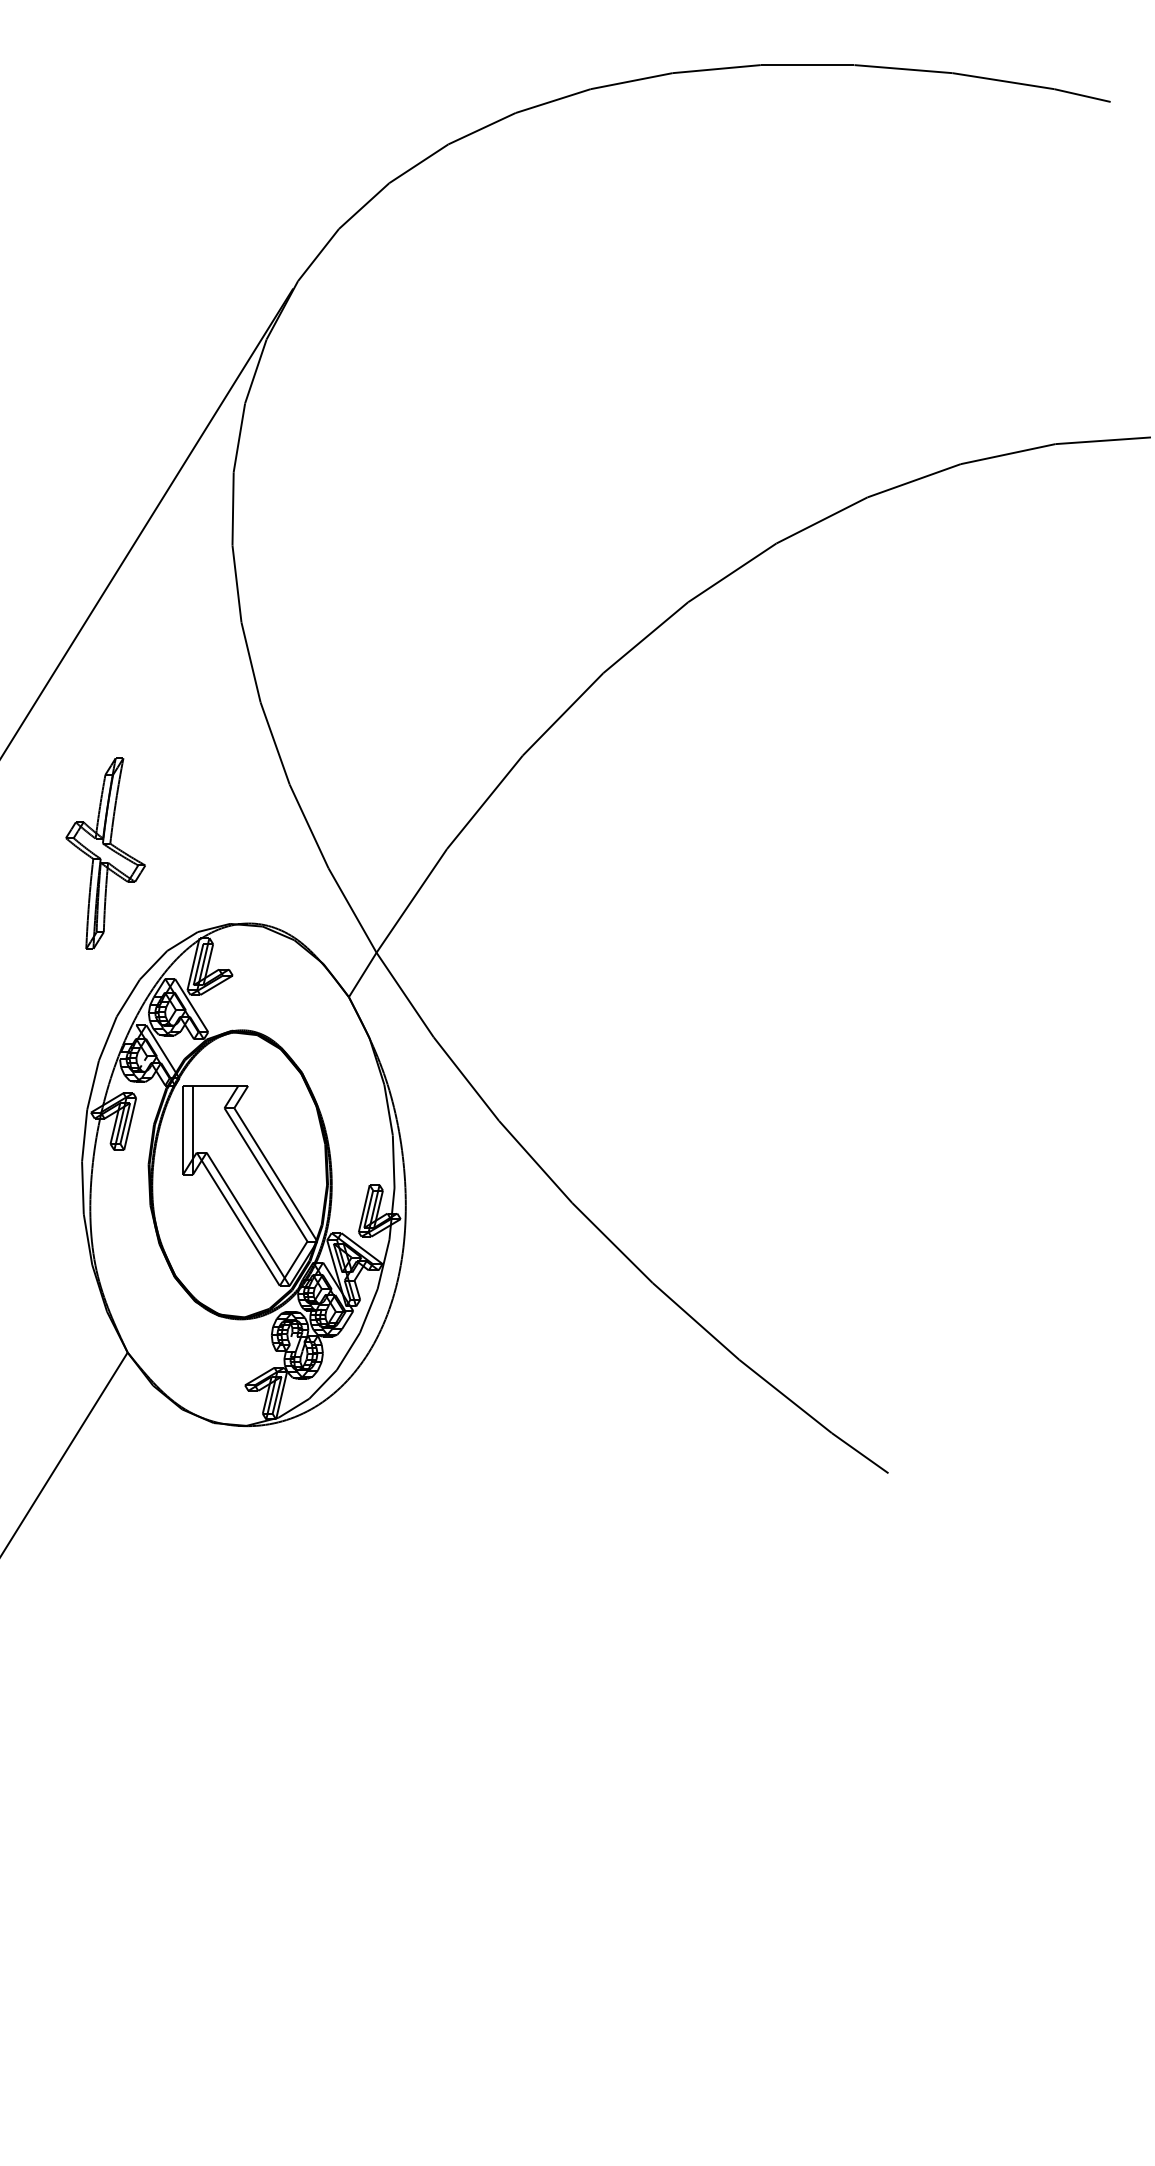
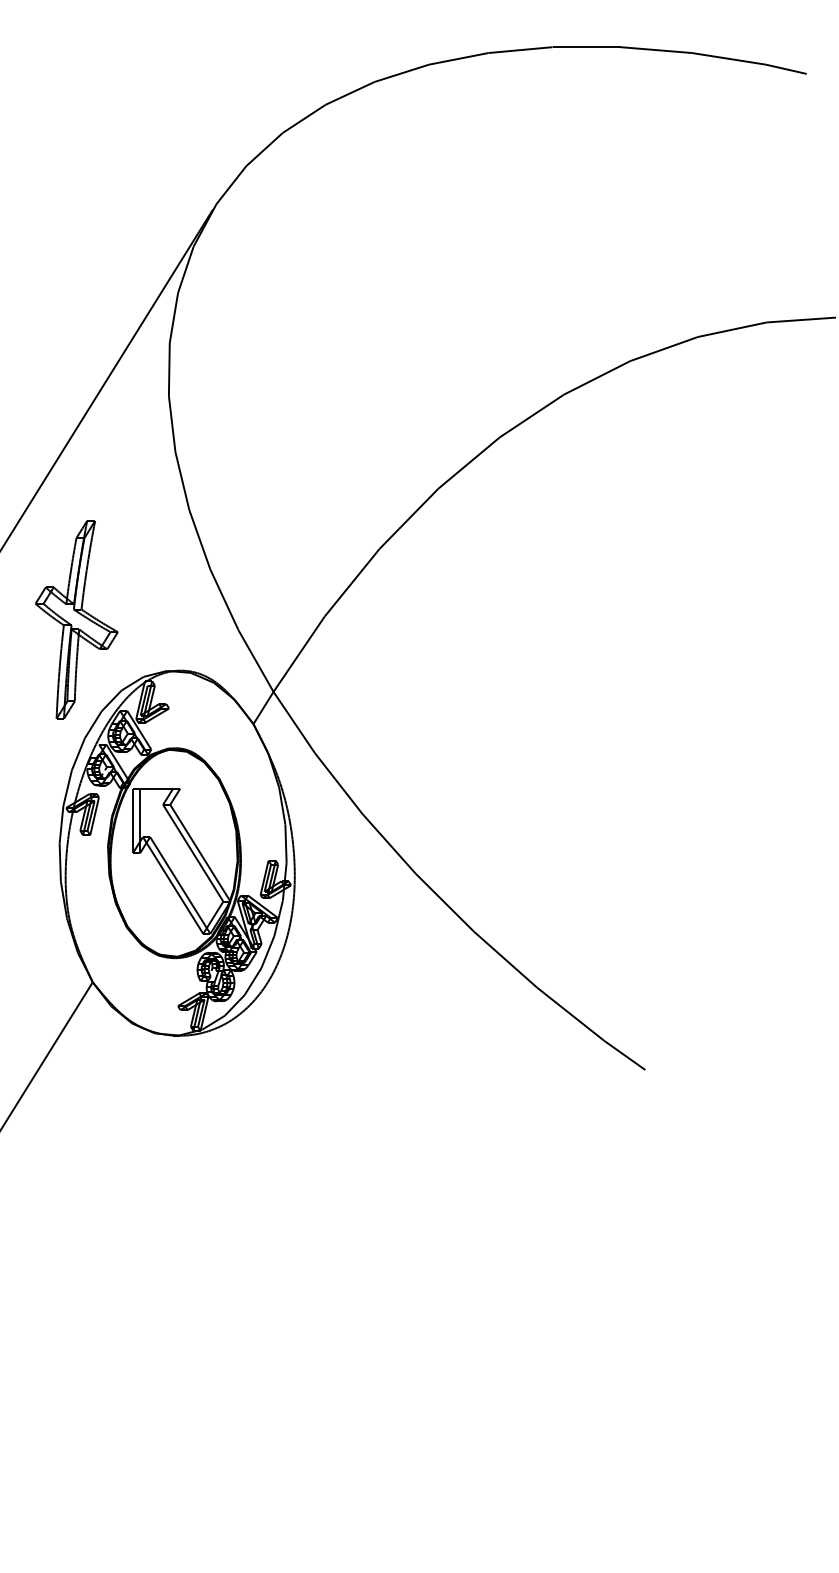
part: (105, 853) -> (76, 619), size x1.43

